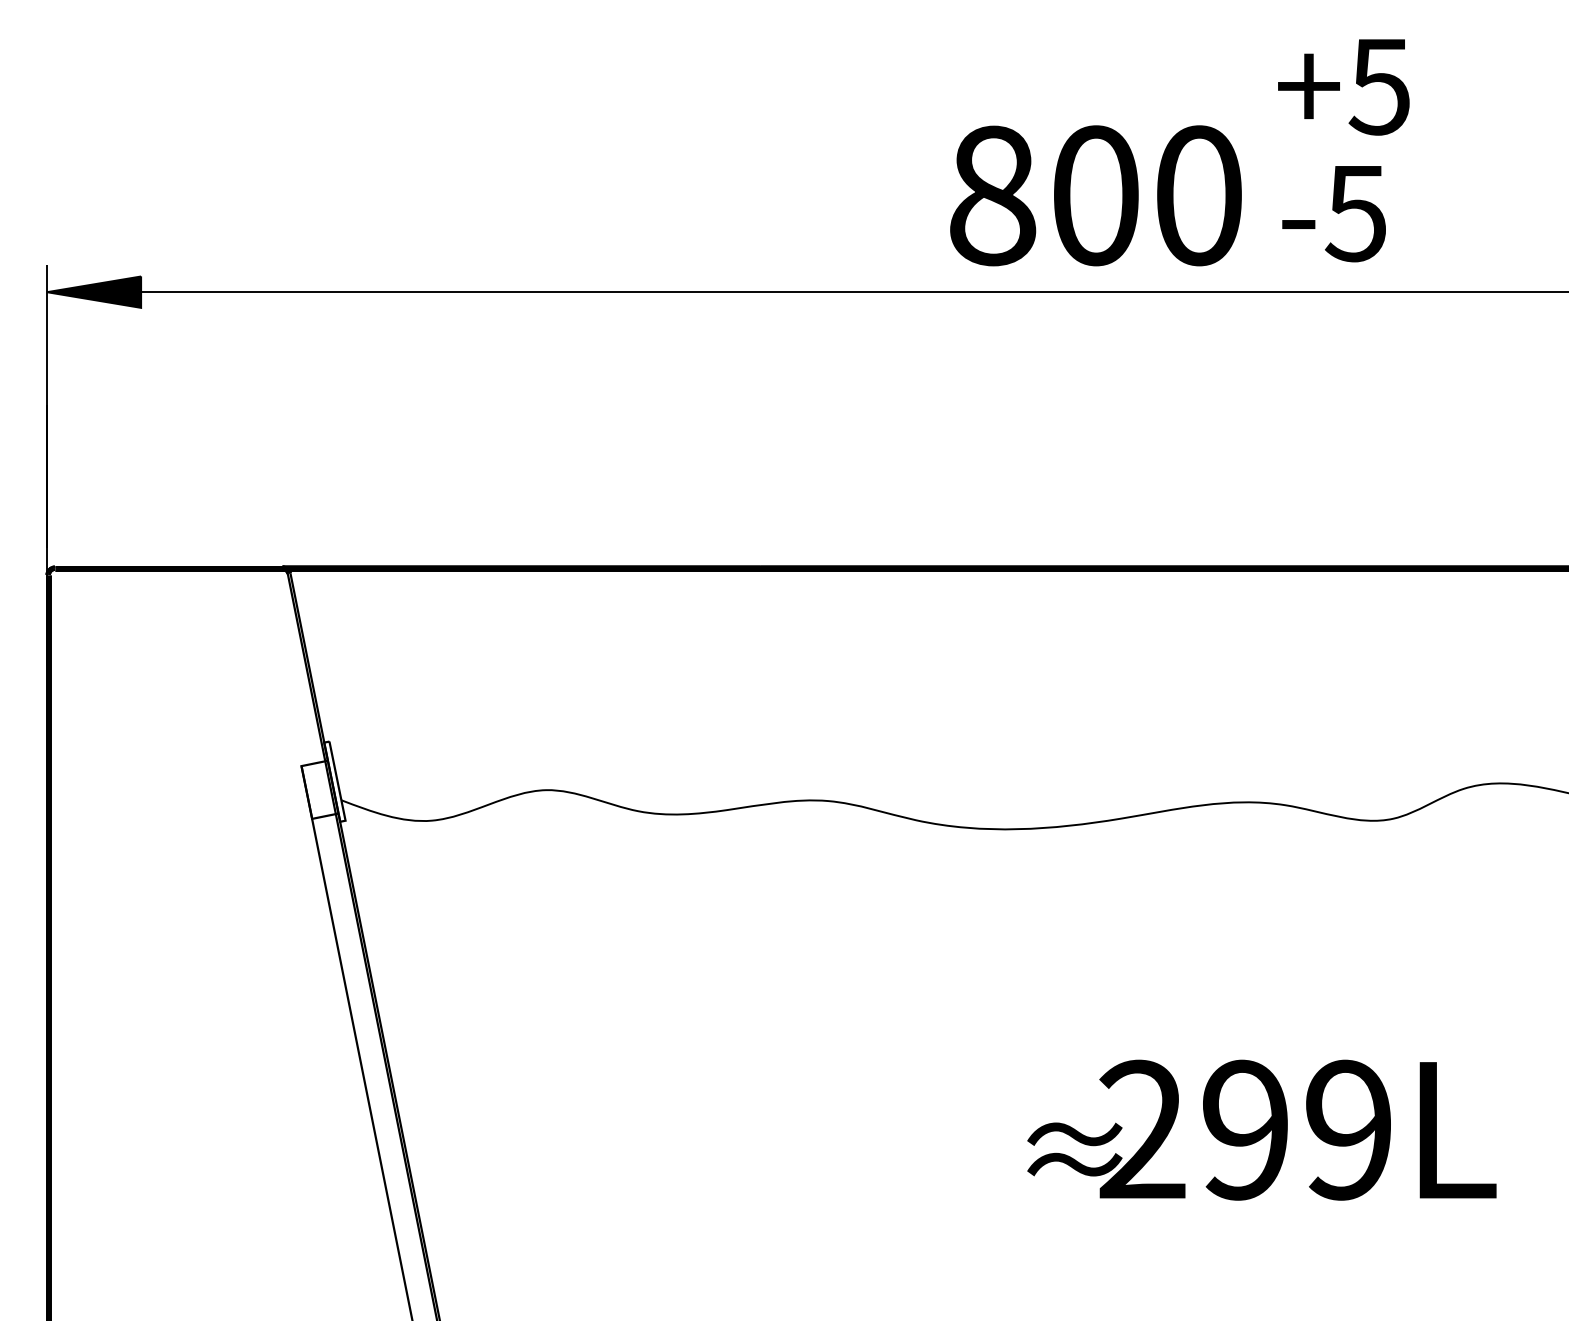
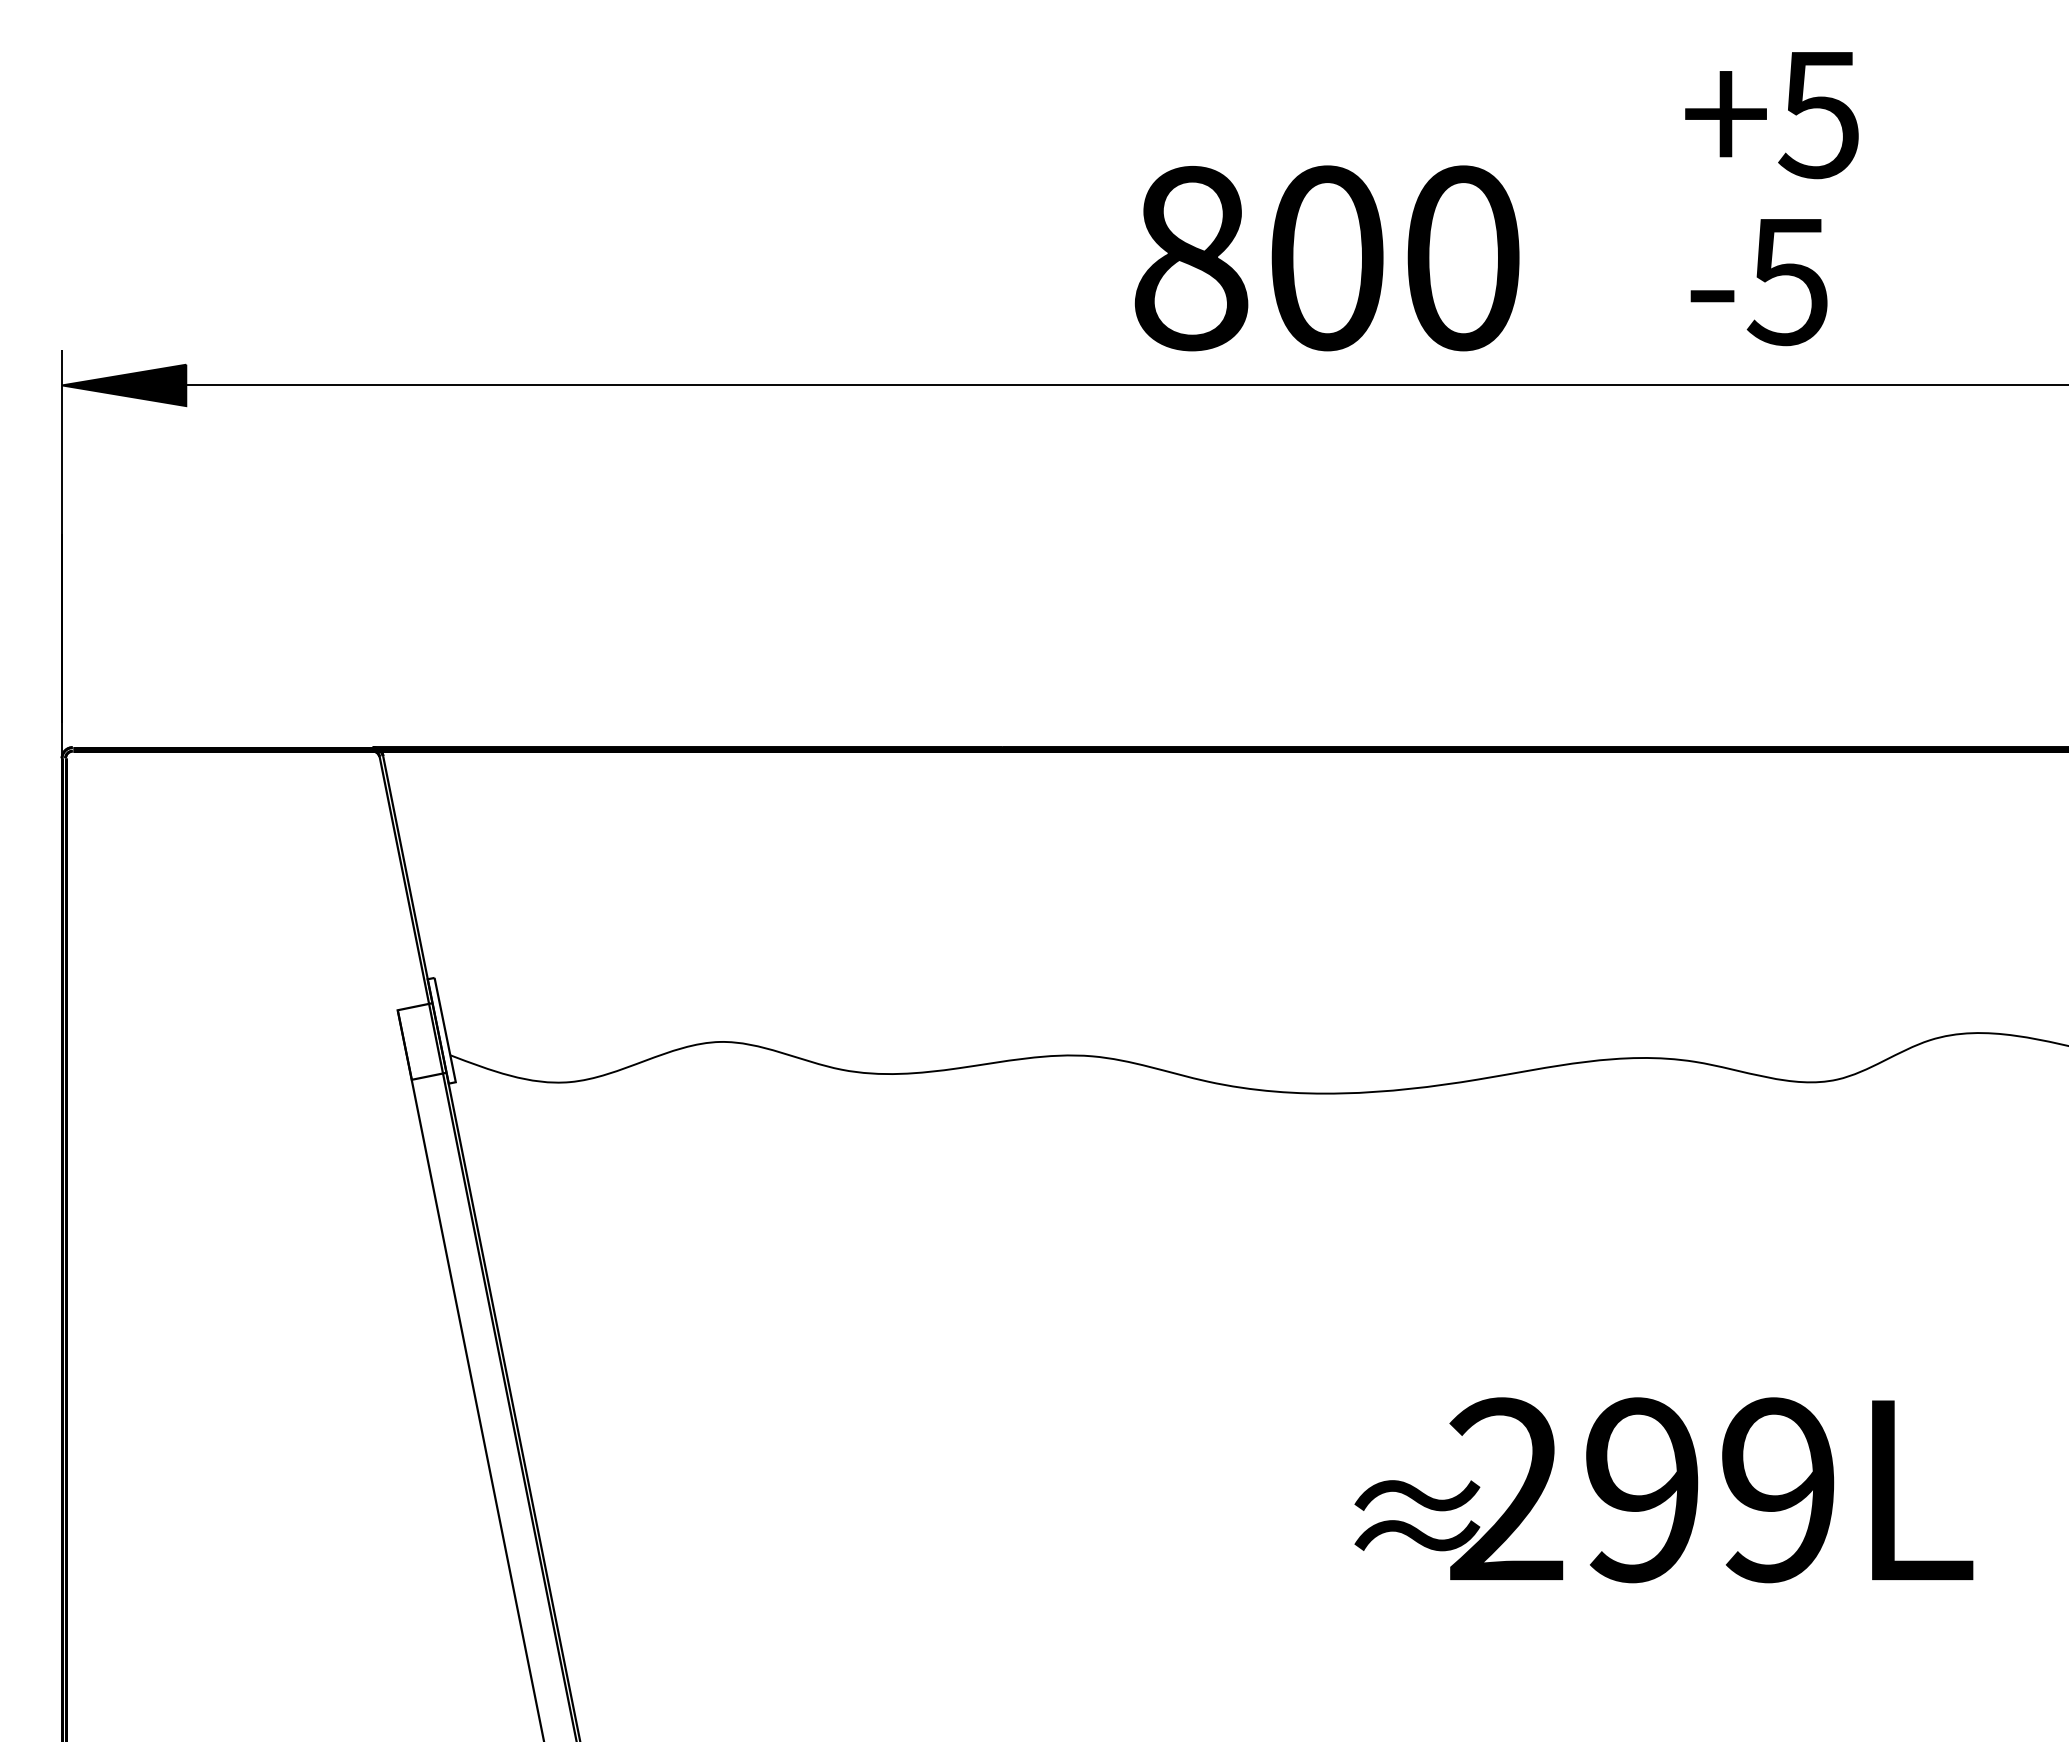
text: (1095, 195) -> (1326, 258), moved

